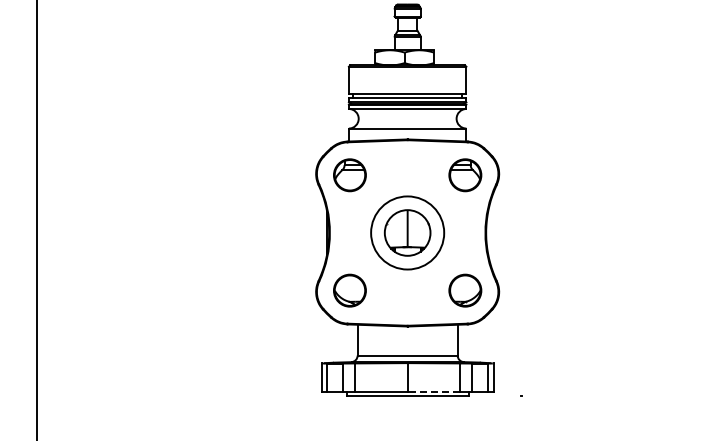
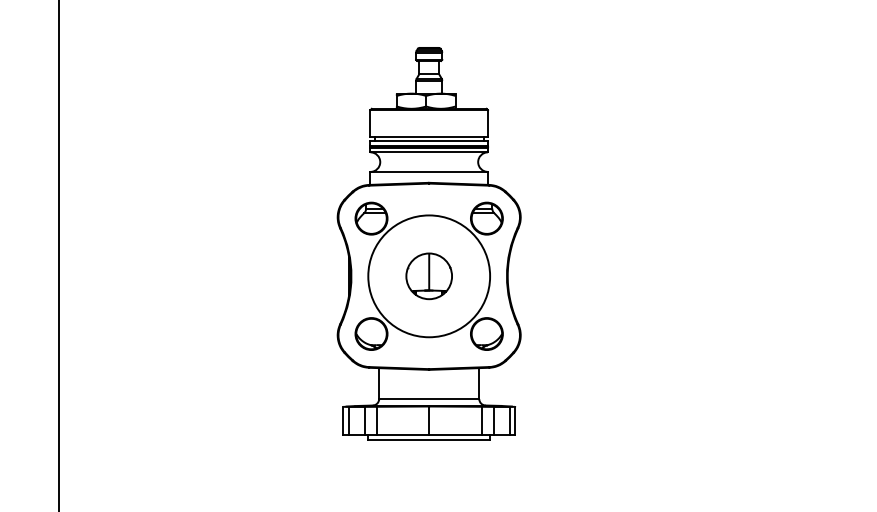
circle: (407, 233) -> (429, 276), size x1.67
line: (432, 392) -> (454, 435), dashed -> solid

